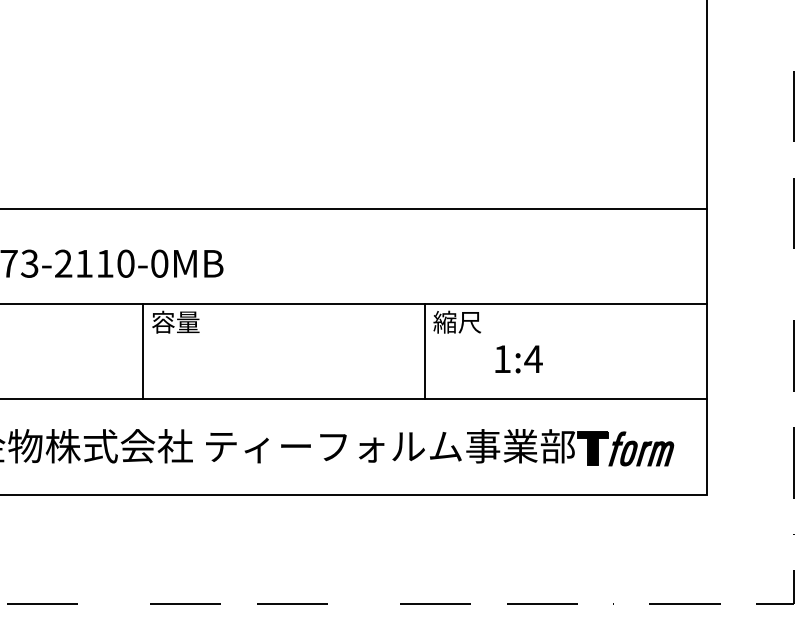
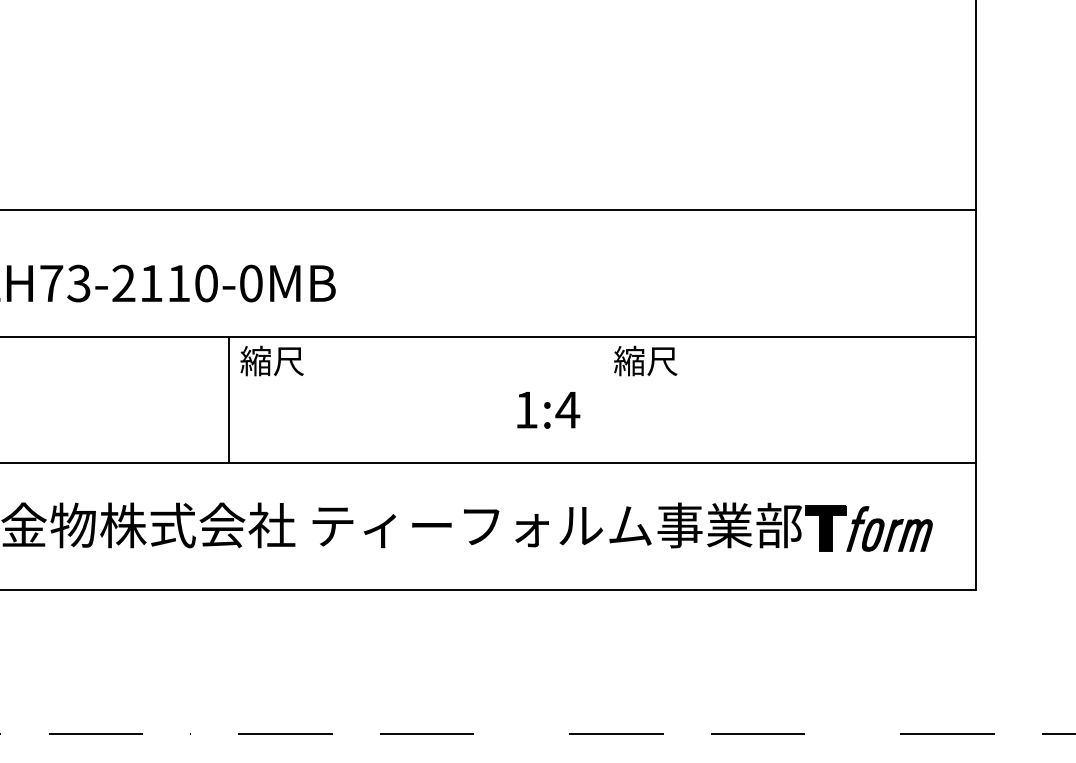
text: (175, 321) -> (272, 360), 容量 -> 縮尺
line: (424, 351) -> (602, 399), removed
text: (518, 359) -> (547, 410), moved

